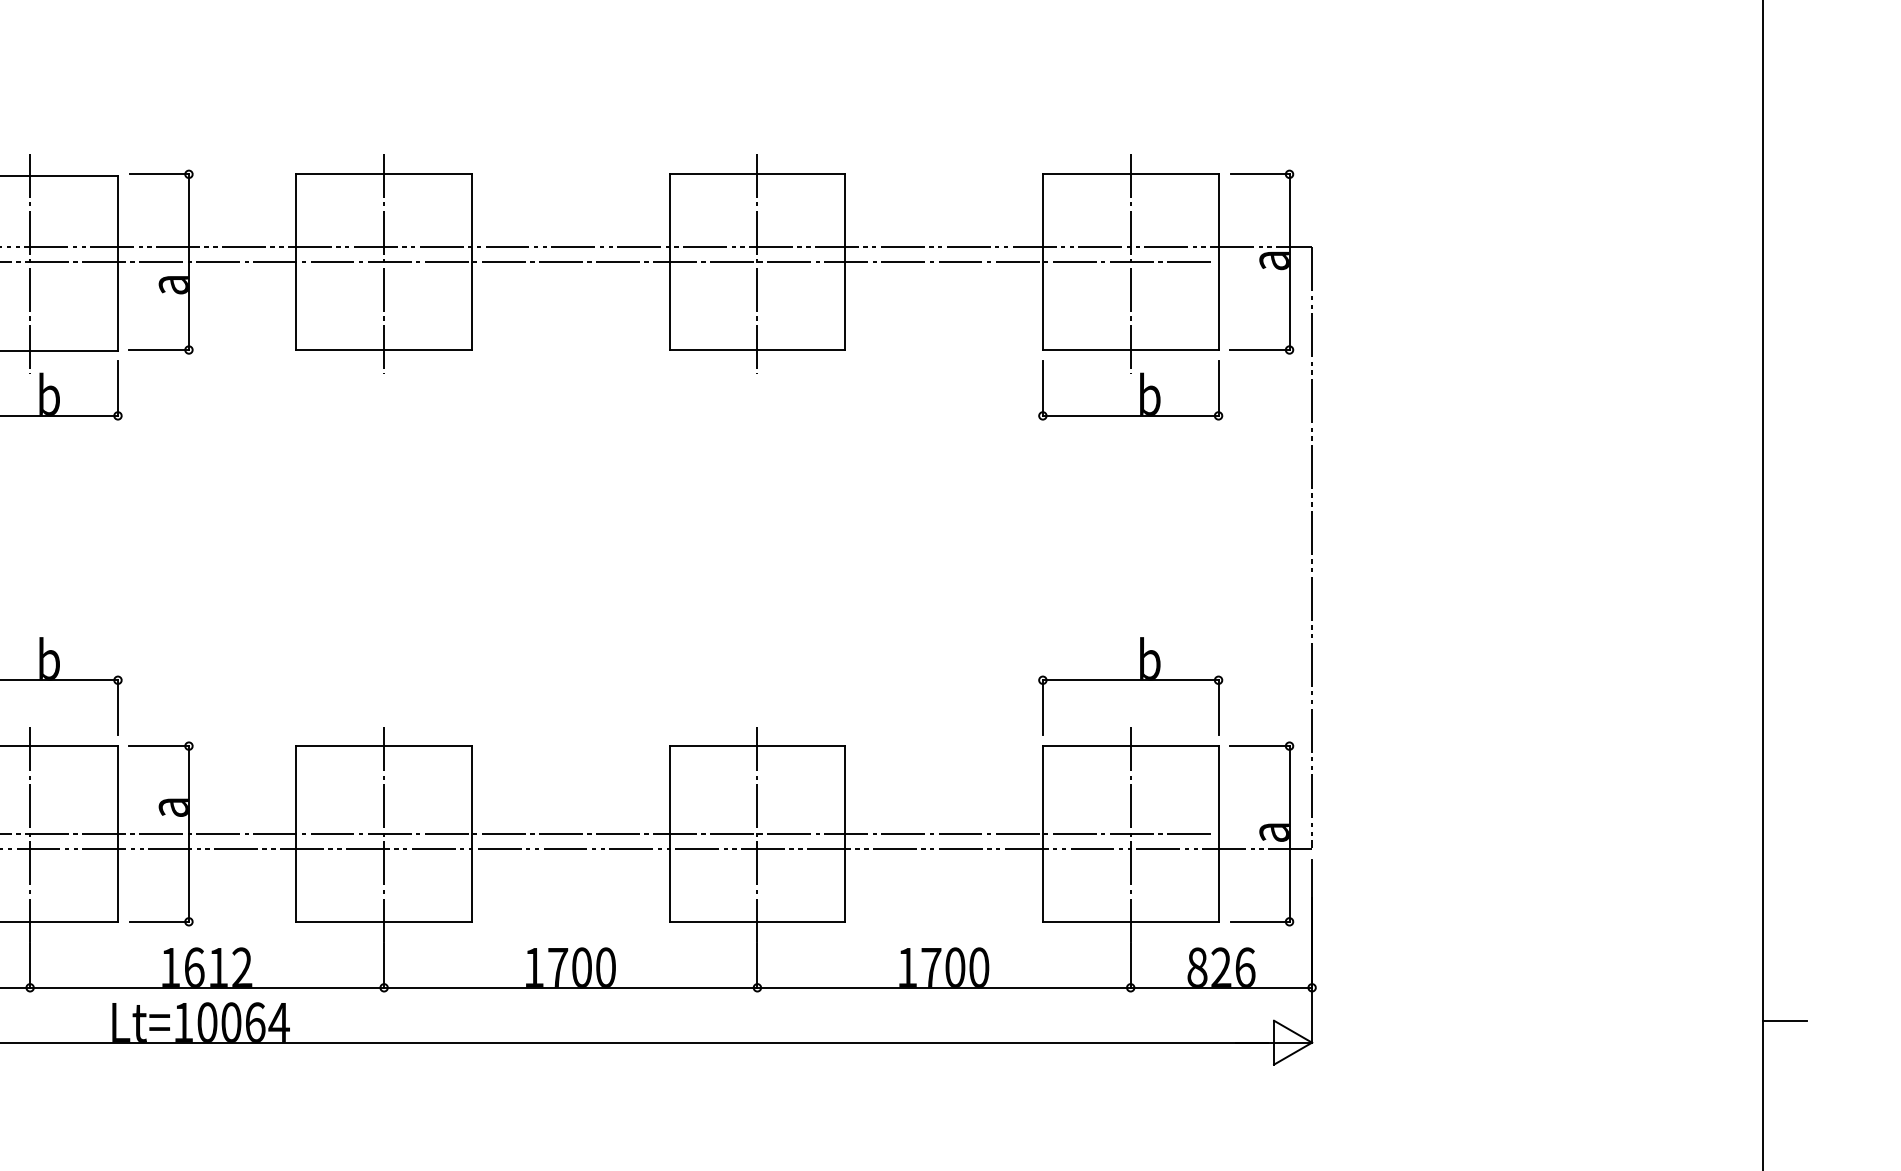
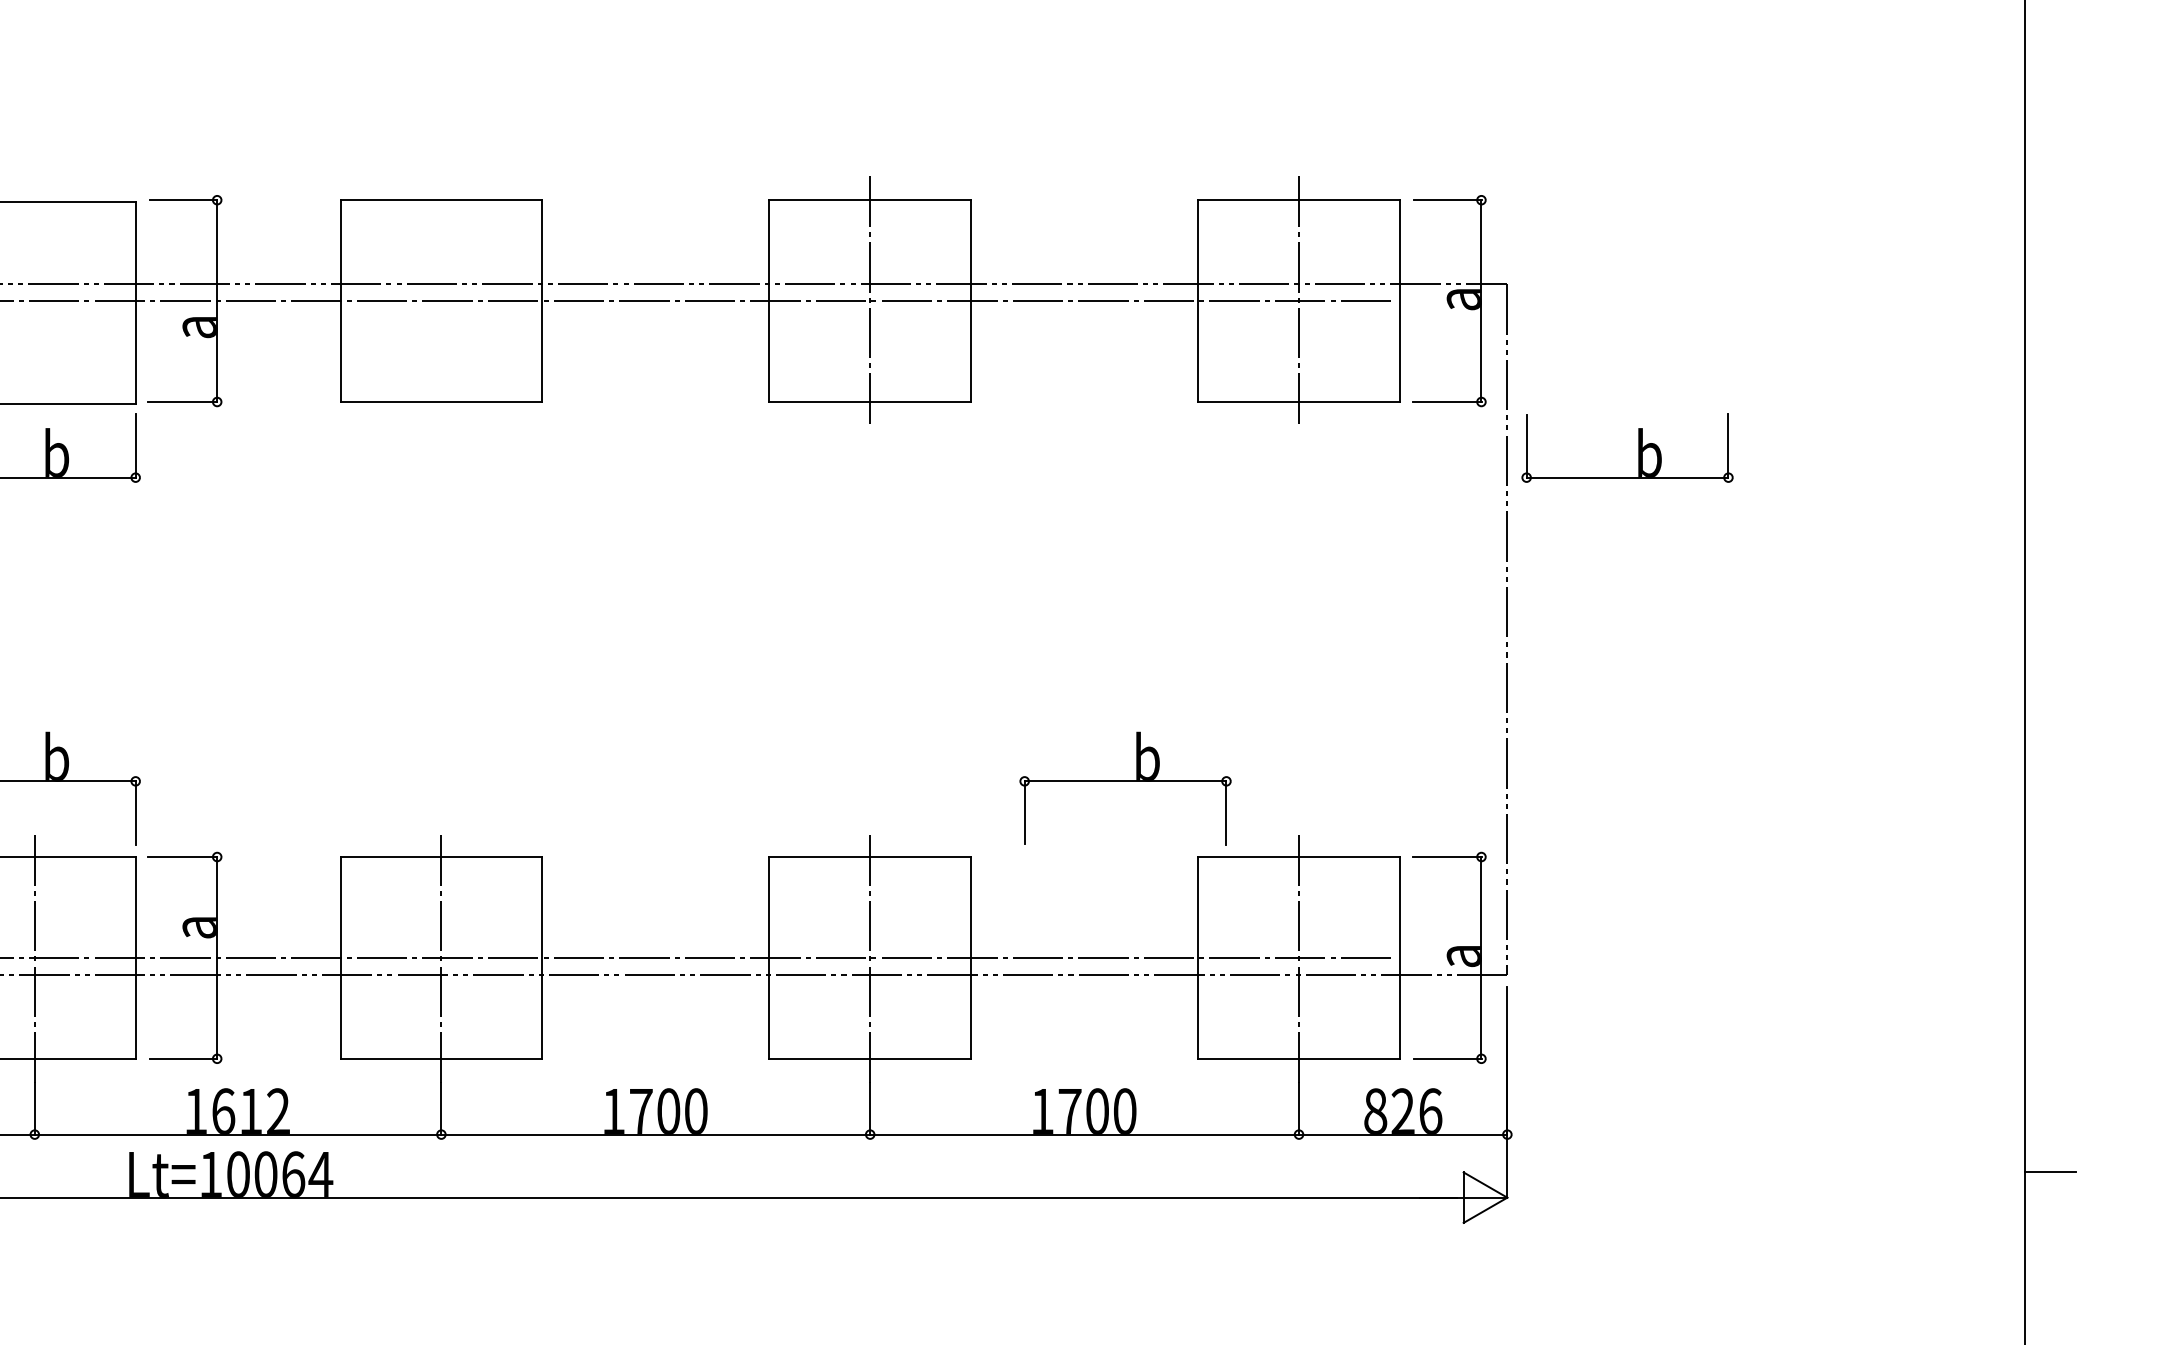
line: (30, 263) -> (35, 302), removed
line: (384, 263) -> (441, 302), removed
part: (1140, 390) -> (1638, 448), moved
part: (1130, 686) -> (1125, 788), moved

